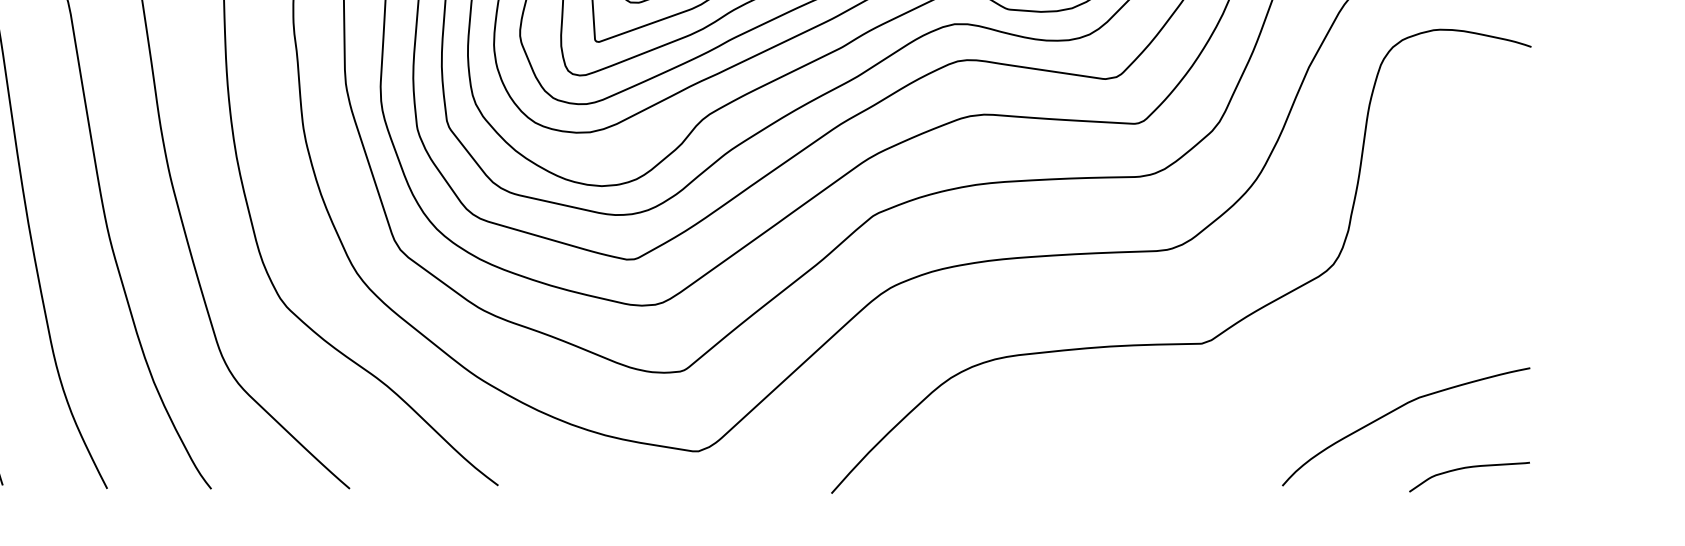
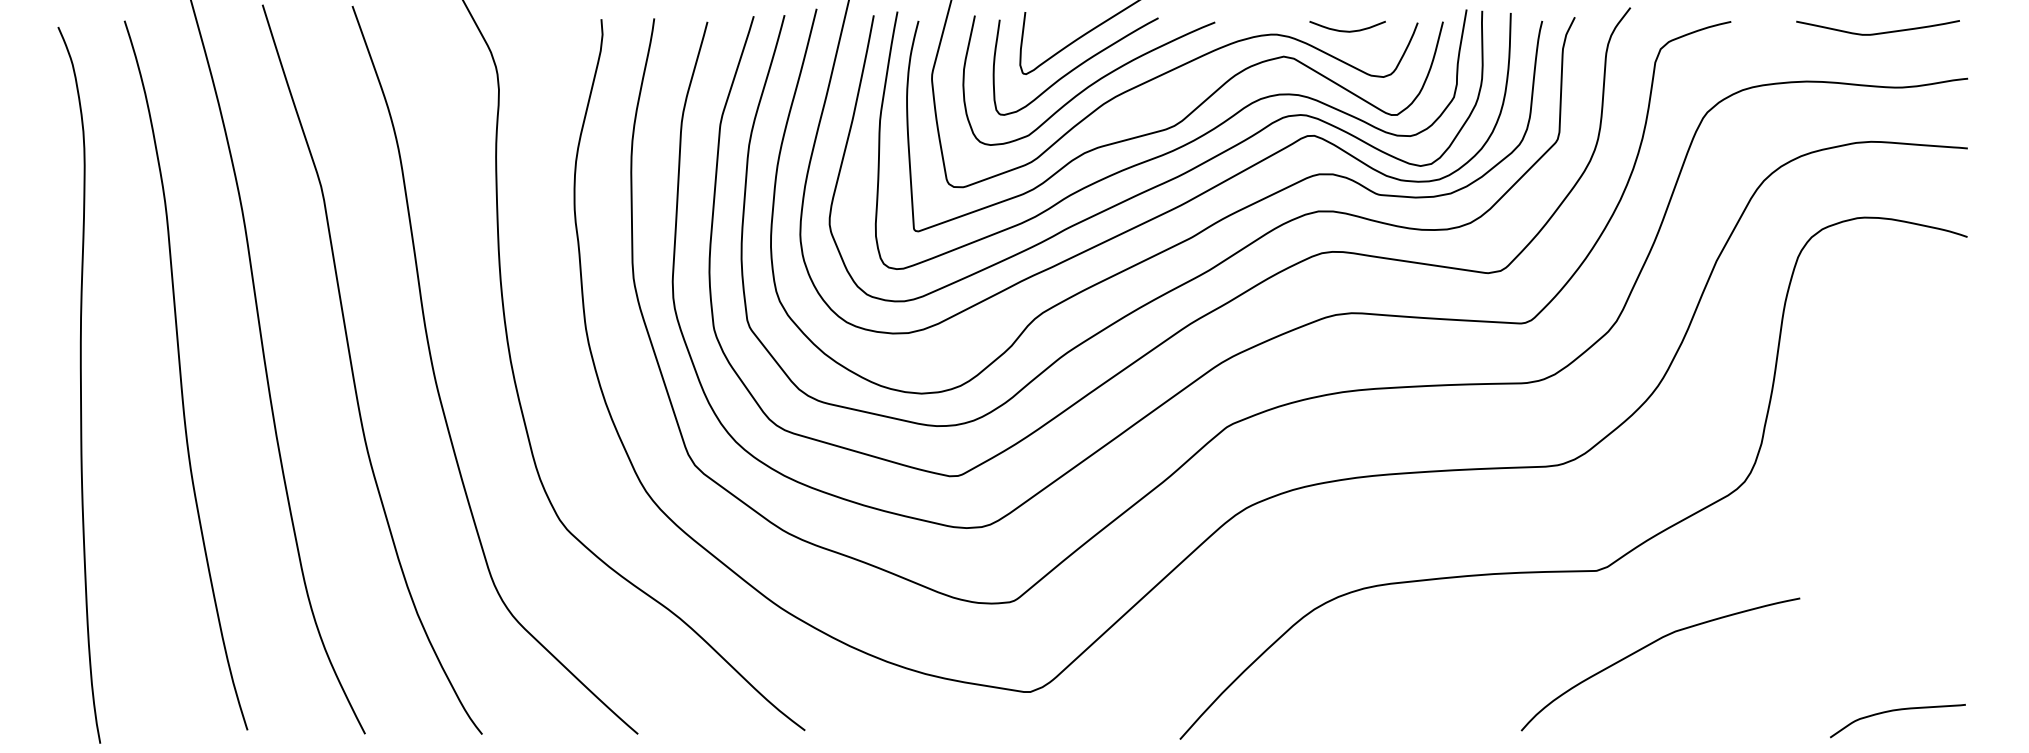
curve: (1397, 410) -> (1650, 645), moved

